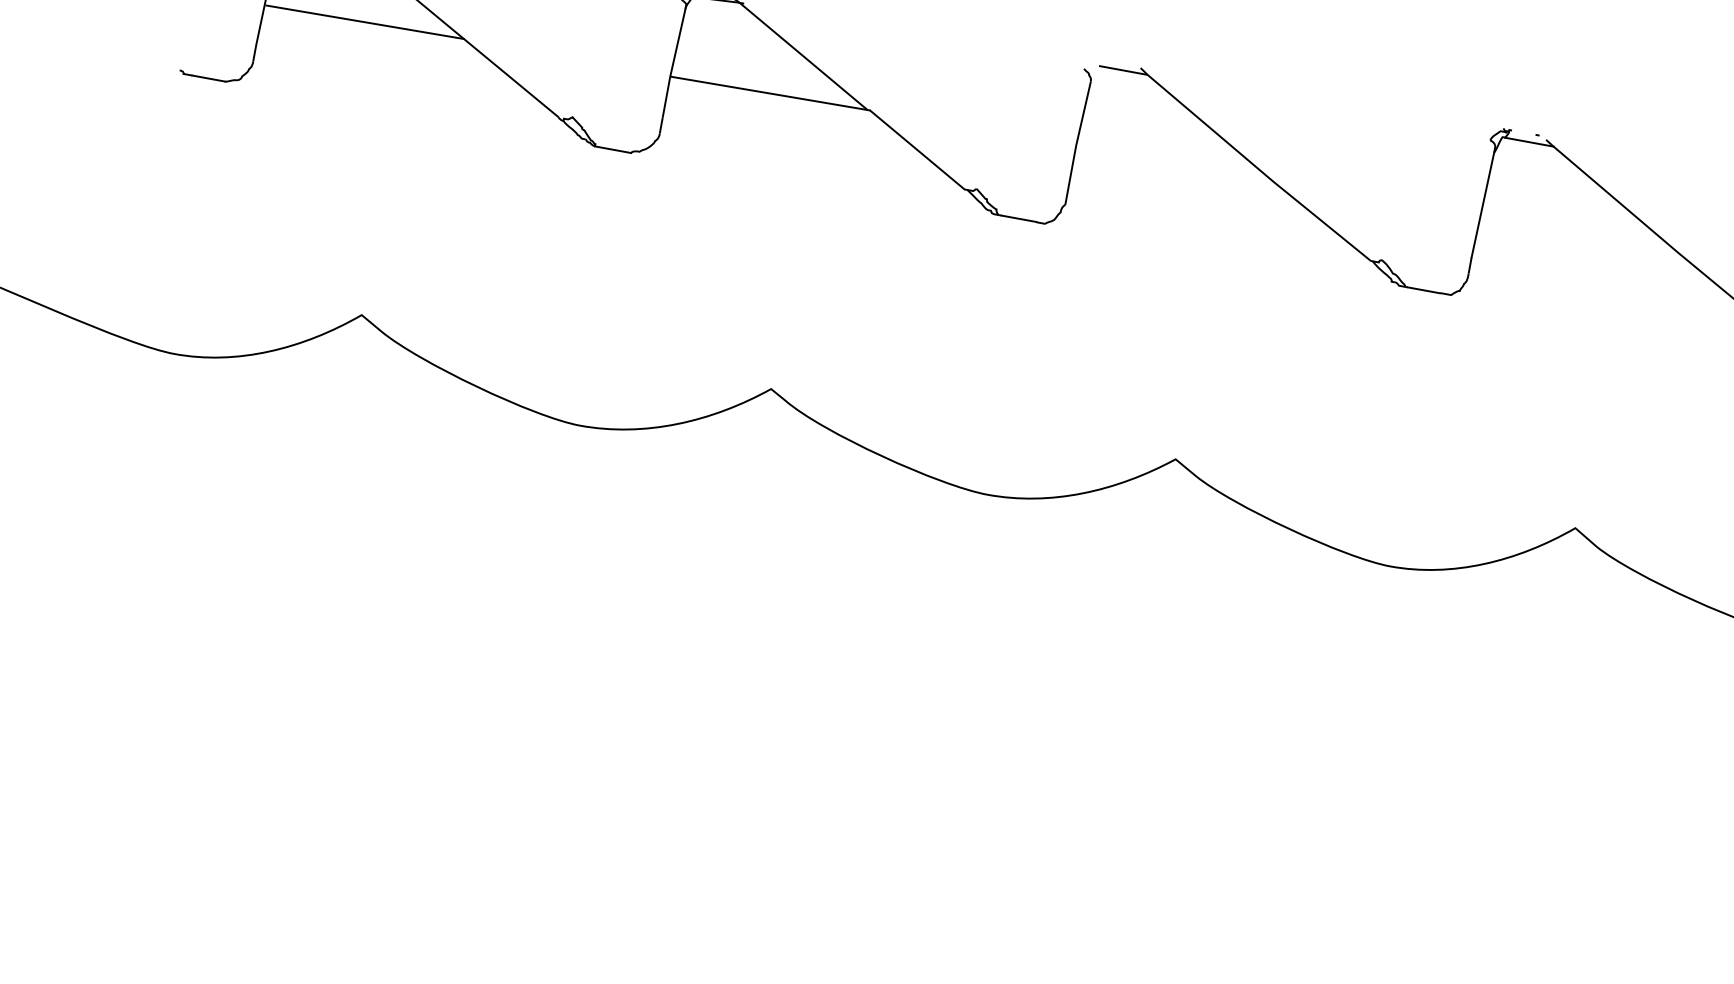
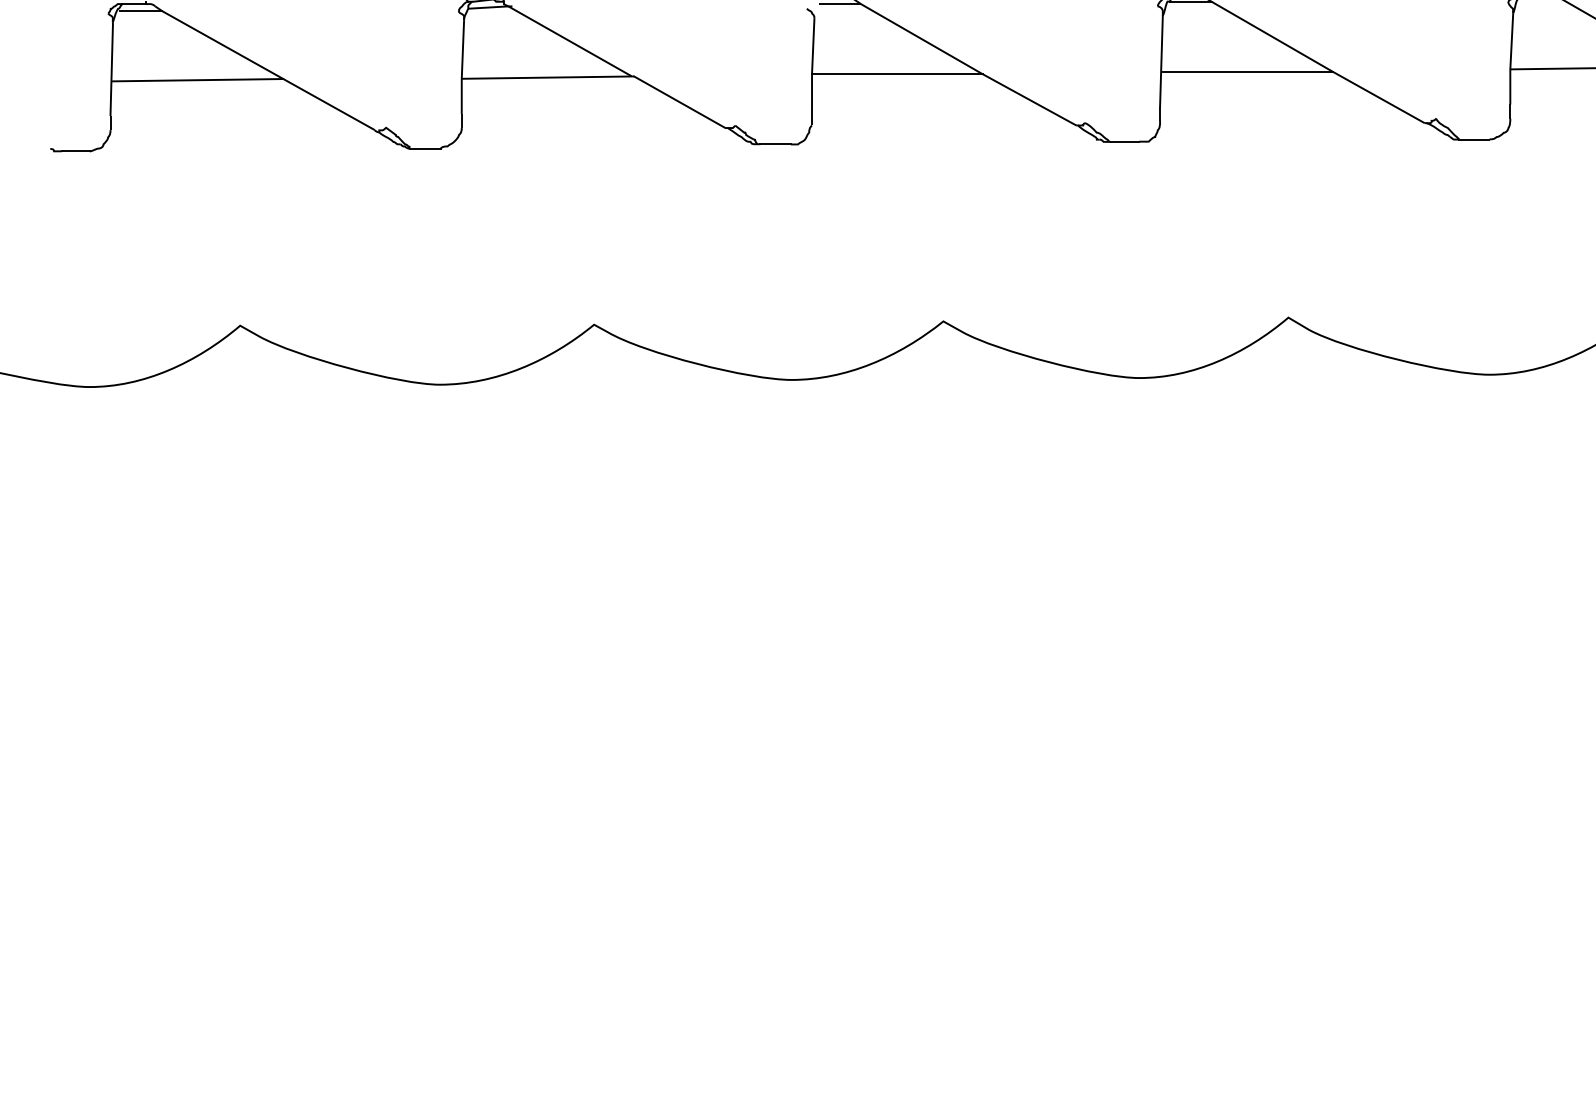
line: (1174, 164) -> (897, 74), added
line: (1580, 234) -> (1247, 71), added

